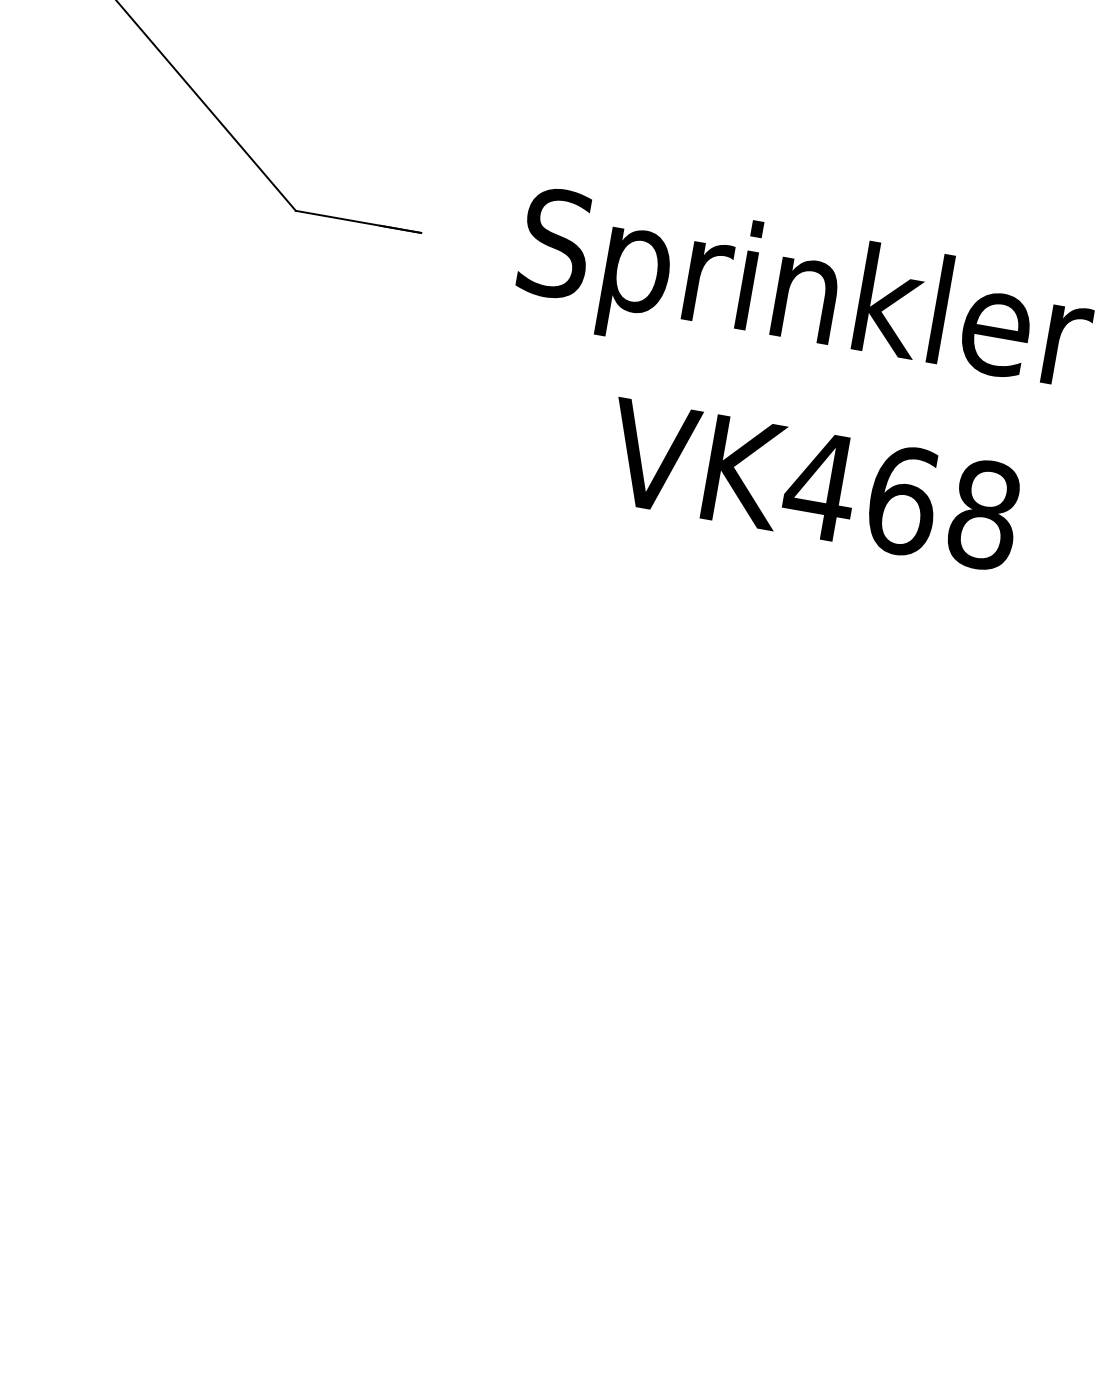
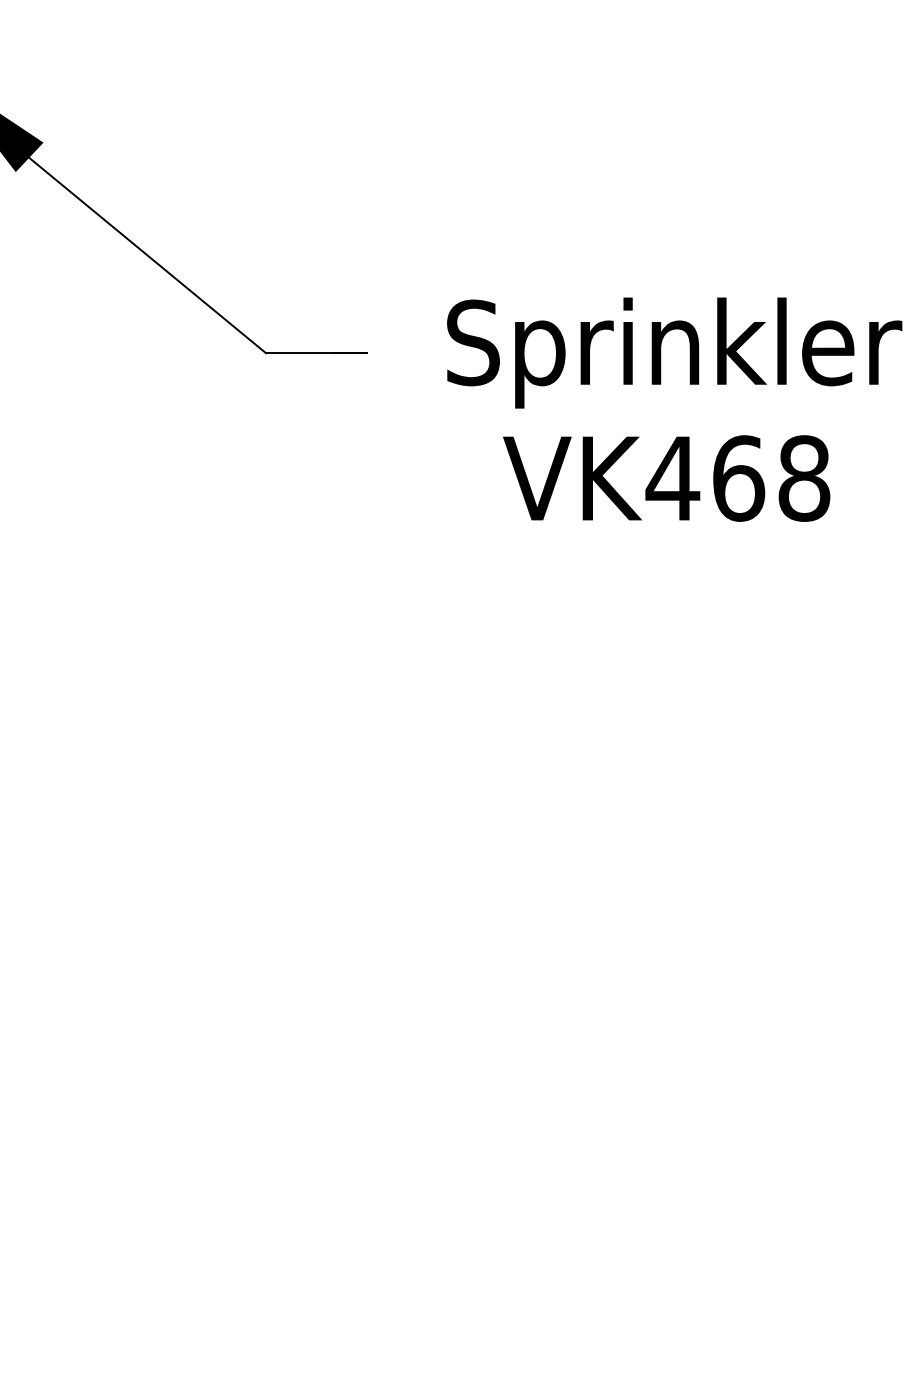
text: (812, 484) -> (666, 478), moved

